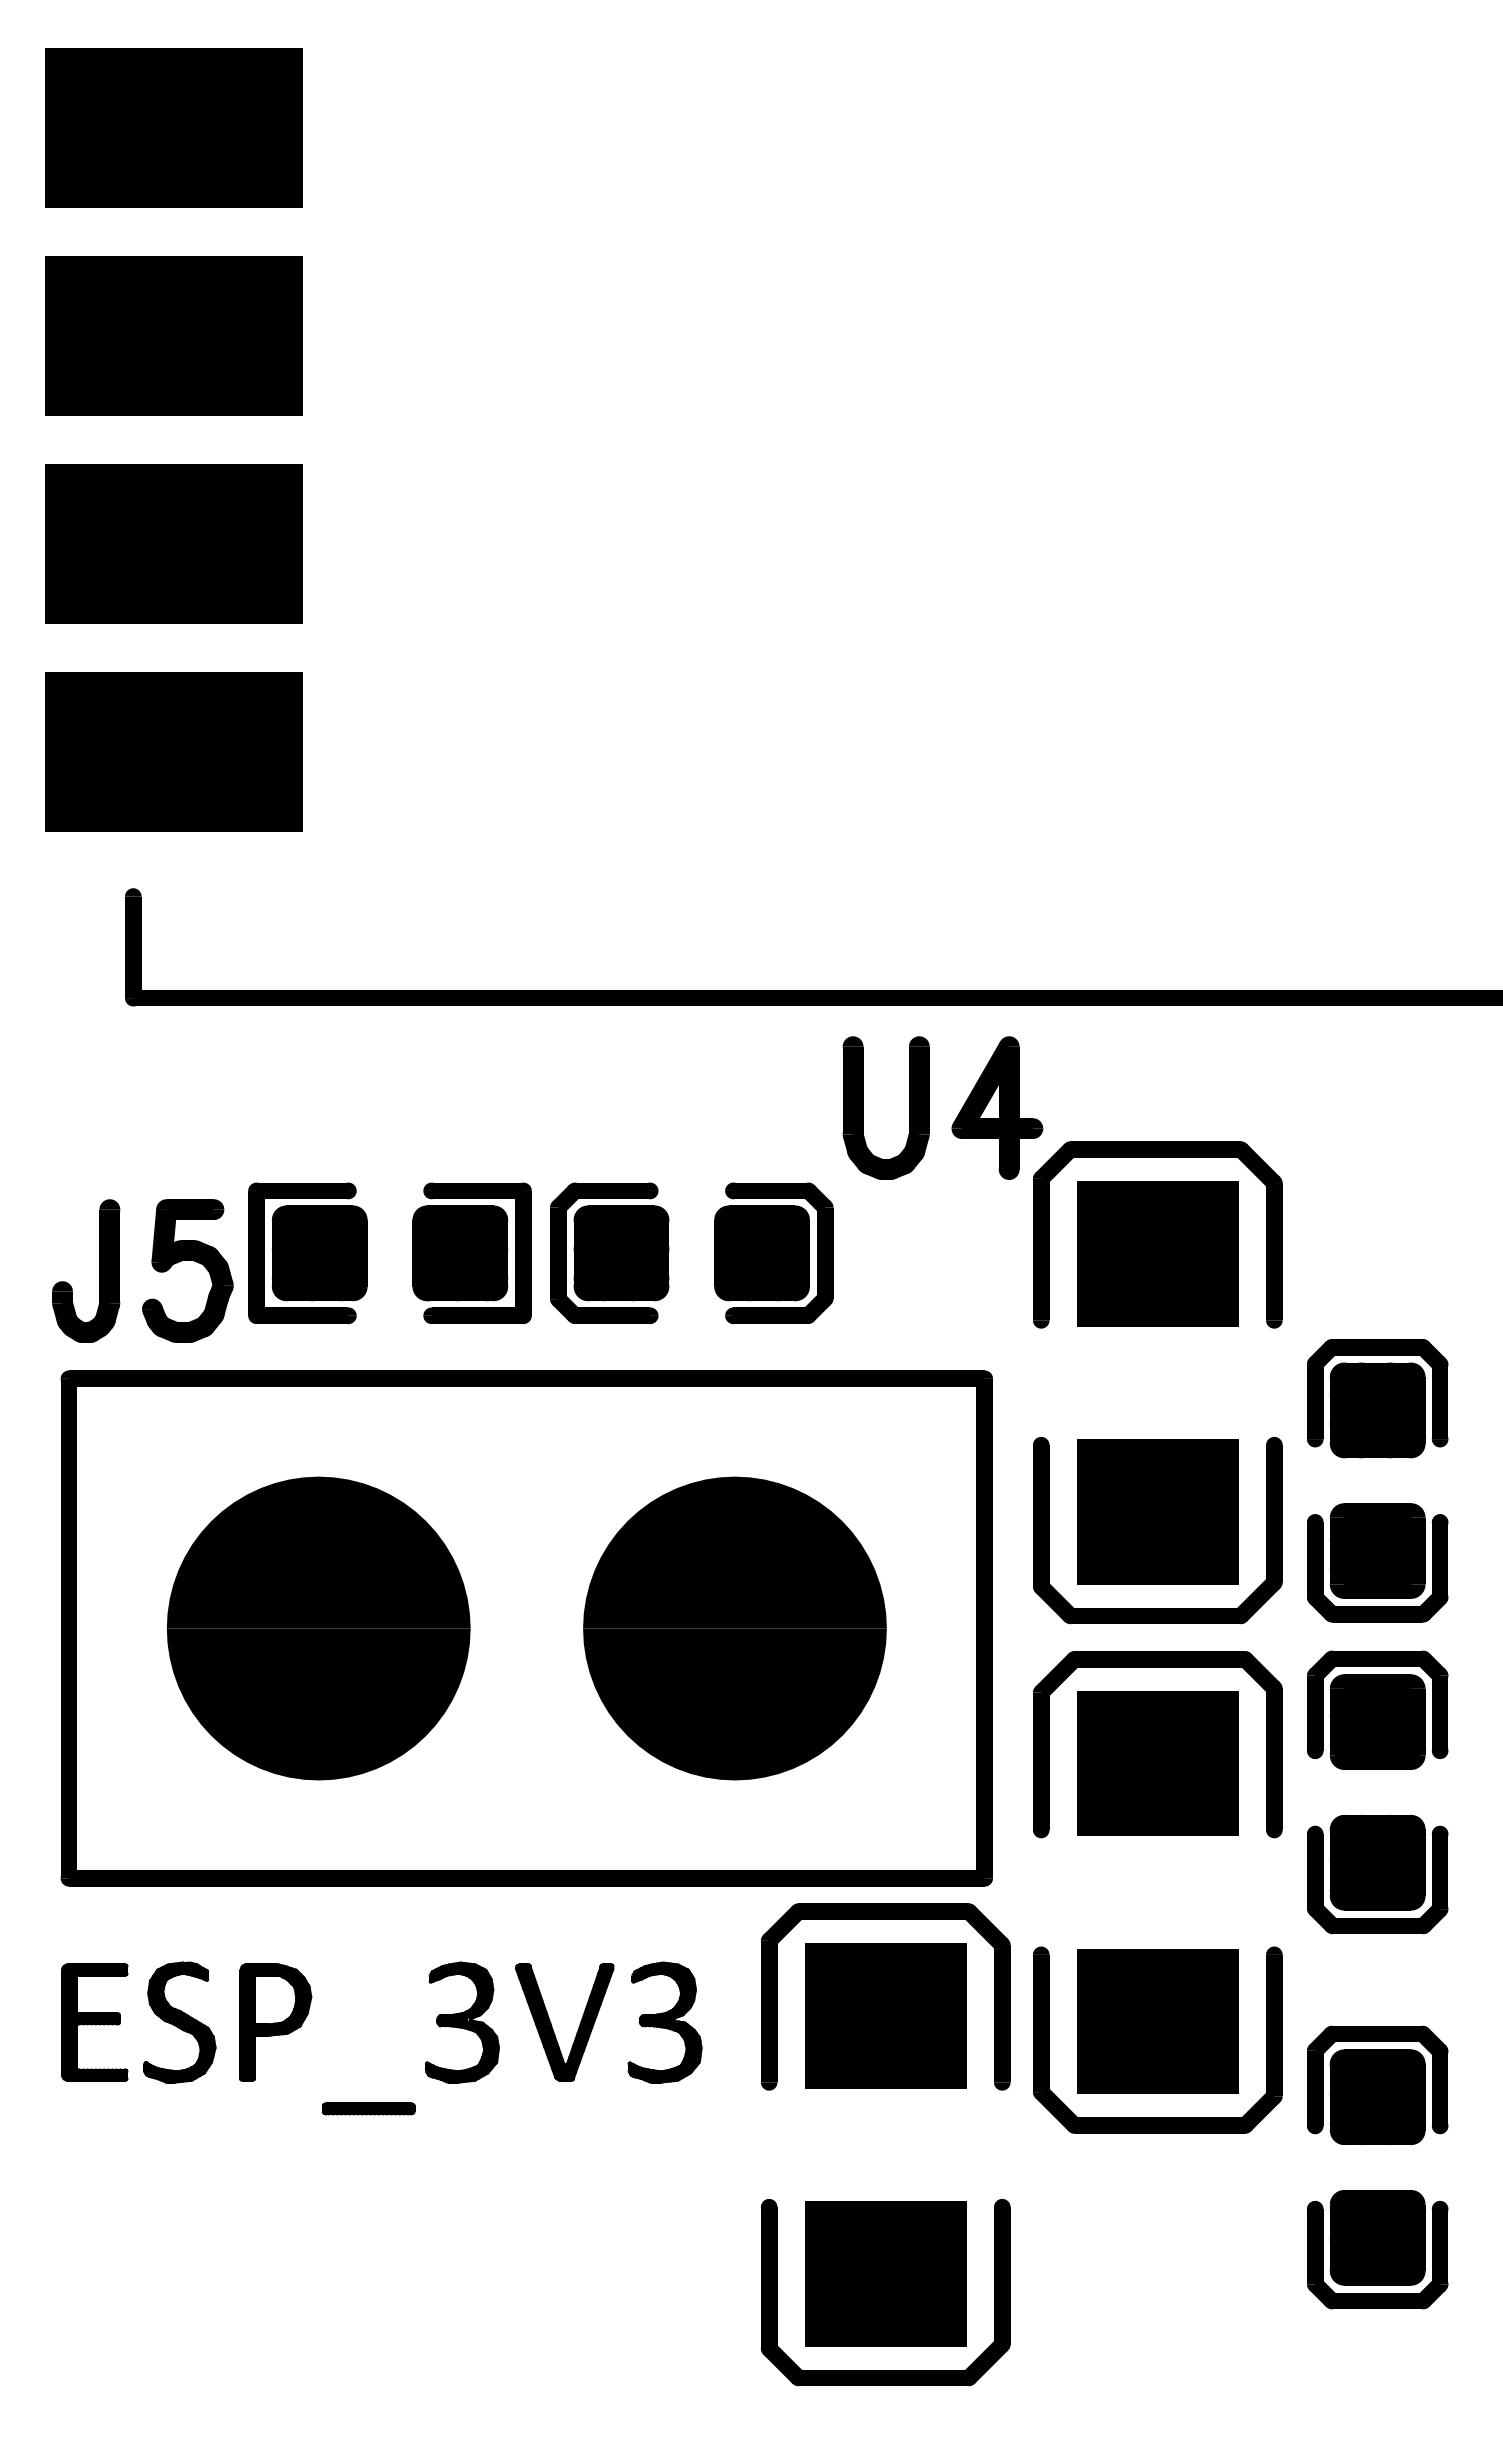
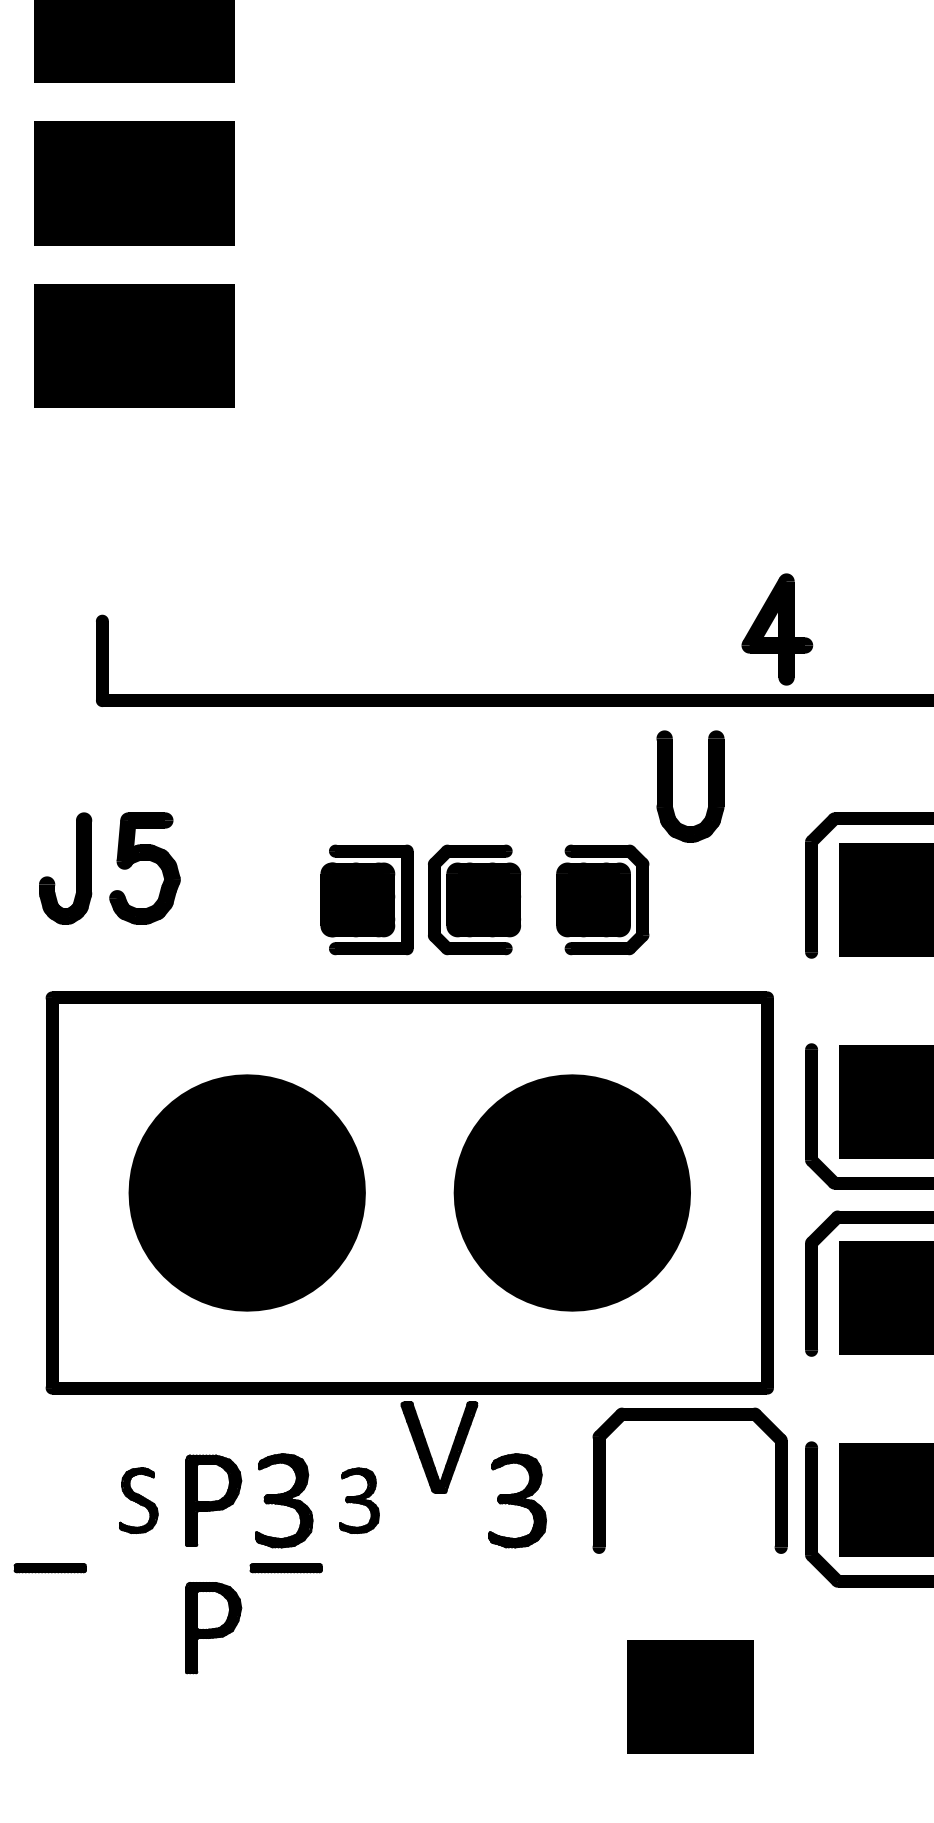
part: (173, 751) -> (133, 507), removed
part: (997, 1107) -> (777, 629), moved
part: (307, 1252) -> (238, 899), removed
part: (187, 1260) -> (144, 860), moved
part: (99, 1270) -> (76, 868), moved
part: (885, 2015) -> (689, 1495), removed
part: (94, 2022) -> (72, 1500), removed
part: (179, 2022) -> (138, 1500), size x0.7
part: (365, 2022) -> (283, 1500), added
part: (462, 2022) -> (359, 1500), size x0.7
part: (552, 2026) -> (429, 1450), moved
part: (66, 2108) -> (50, 1567), added
part: (275, 2185) -> (213, 1628), added
part: (885, 2370) -> (689, 1772), removed

